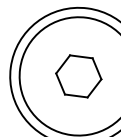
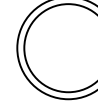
part: (79, 75) -> (68, 47), removed

